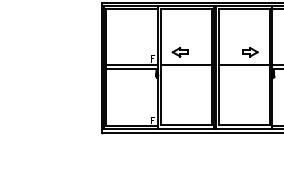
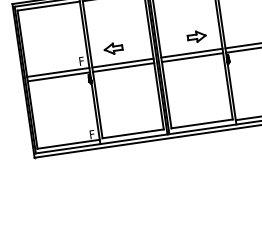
line: (186, 68) -> (123, 66), added
line: (243, 68) -> (191, 57), added

